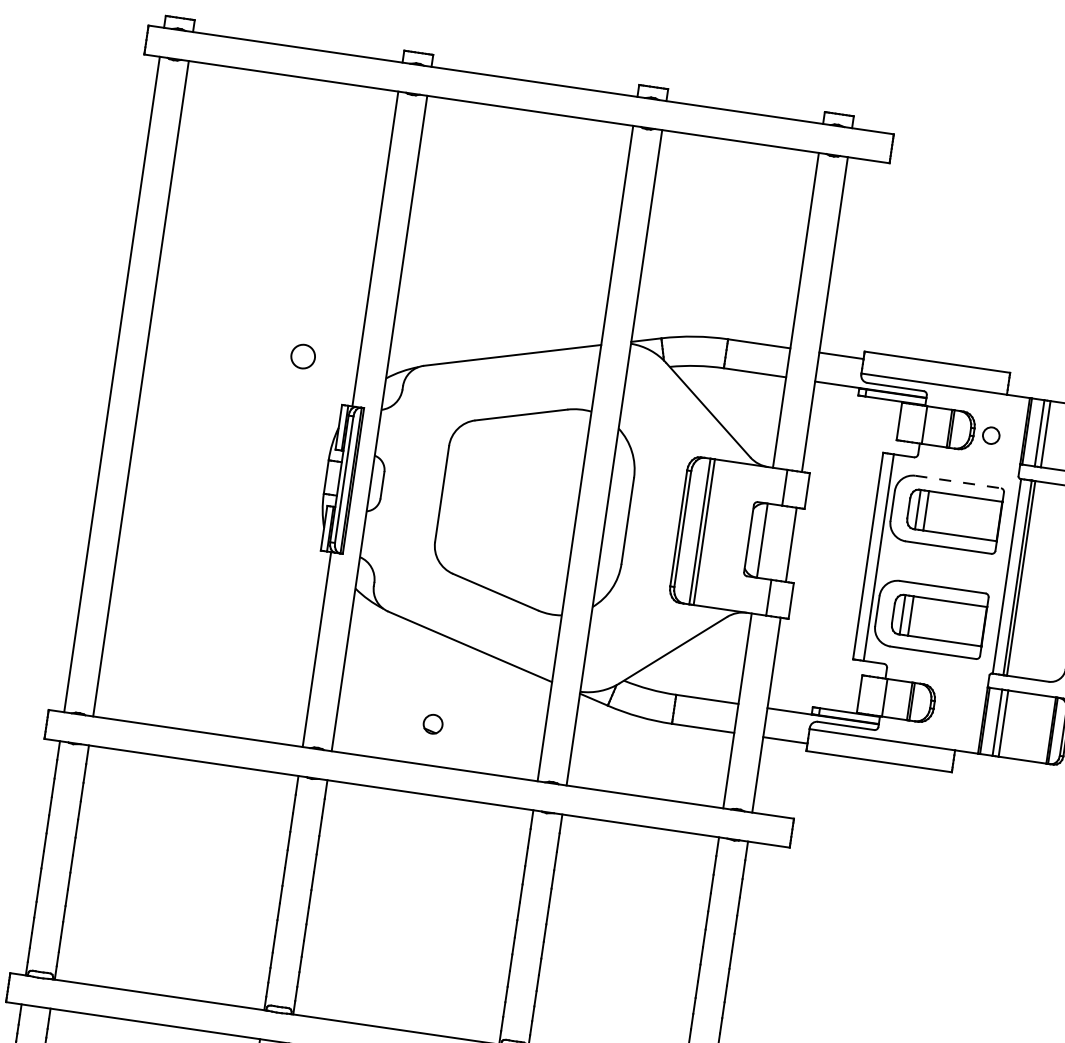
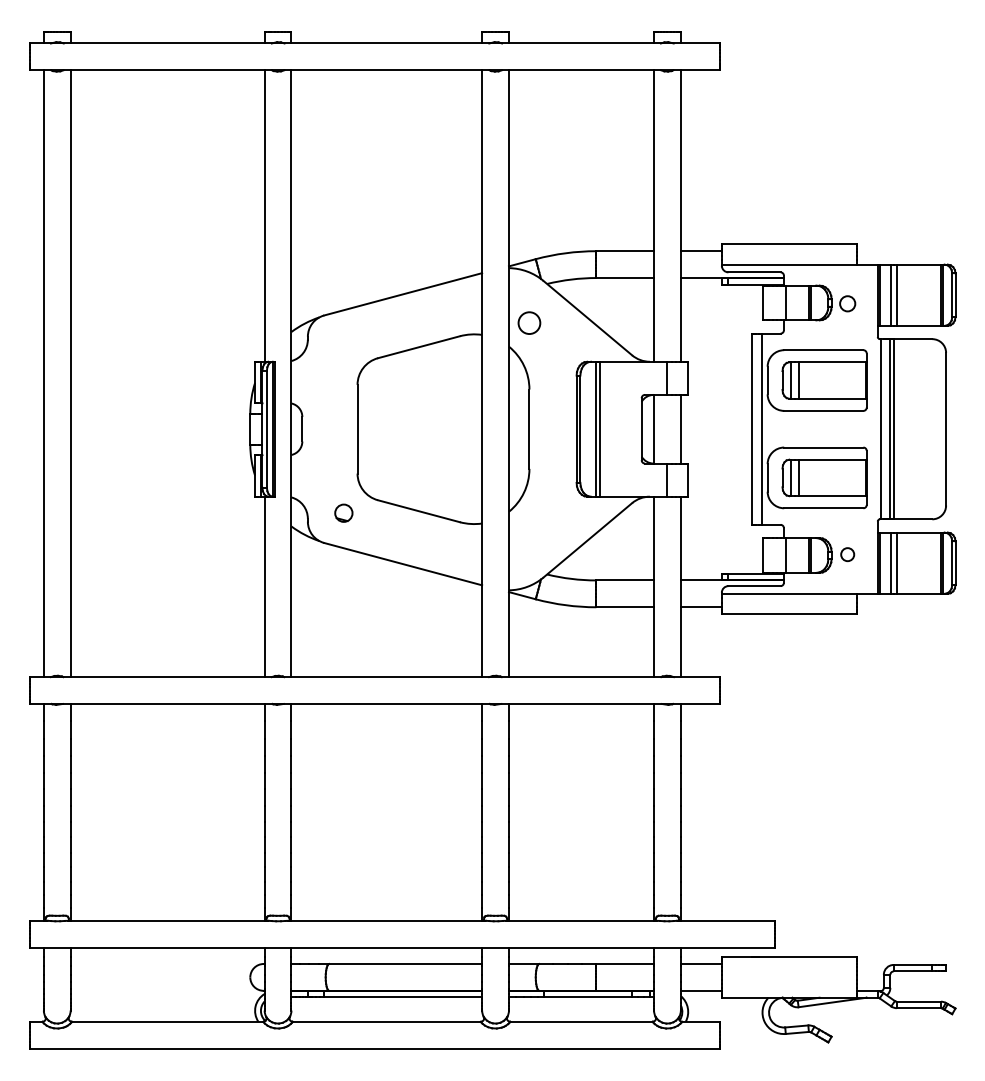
circle: (303, 355) -> (529, 322), moved
line: (957, 482) -> (823, 350), dashed -> solid
circle: (951, 706) -> (847, 554), added
circle: (432, 723) -> (343, 512), moved

